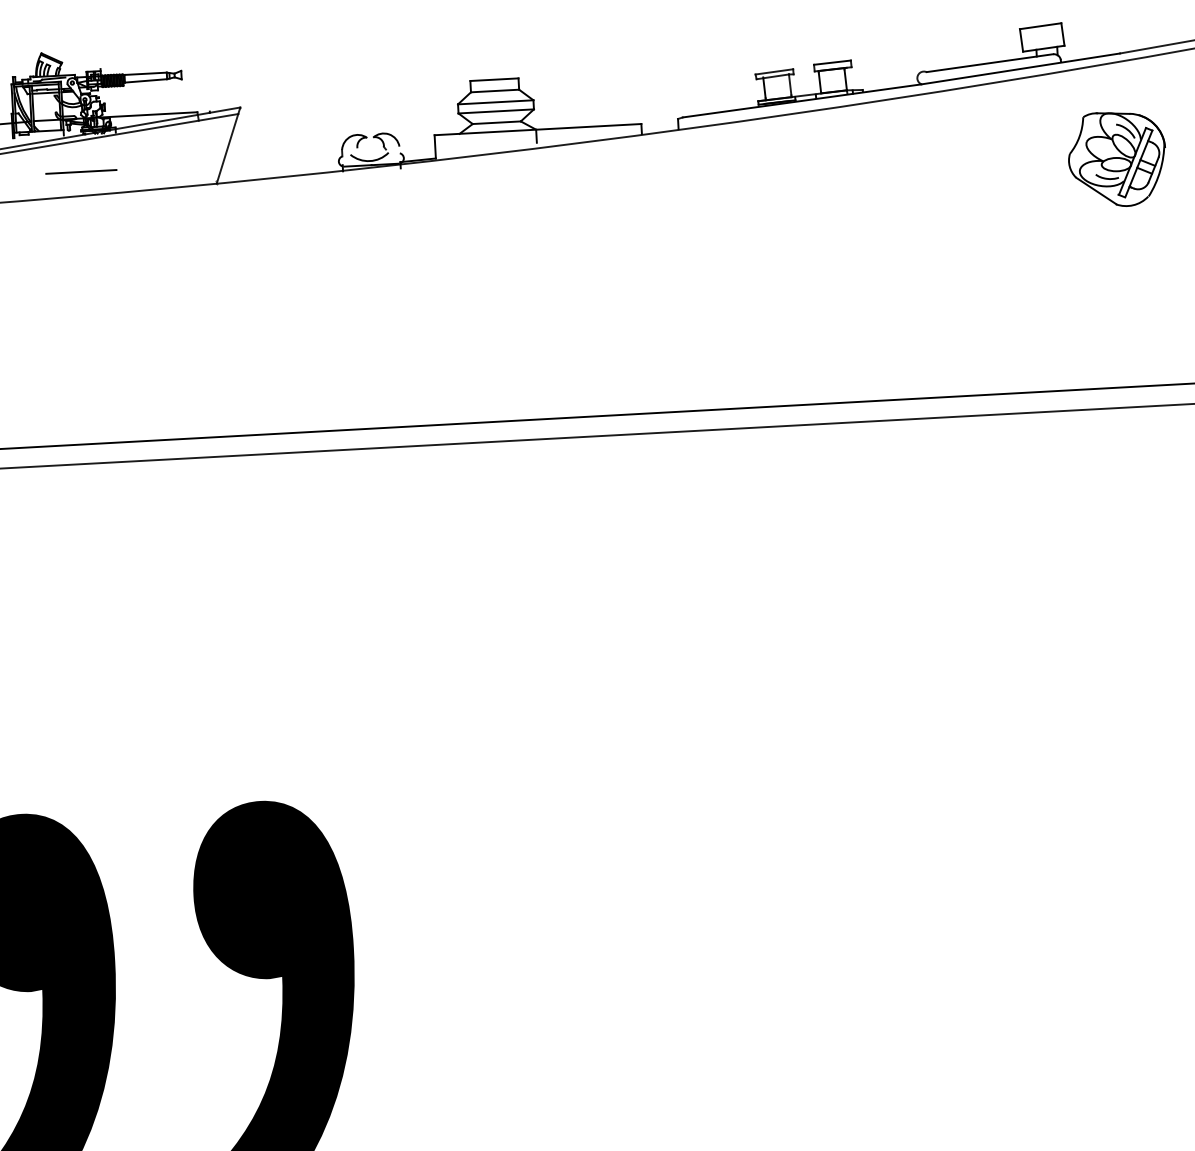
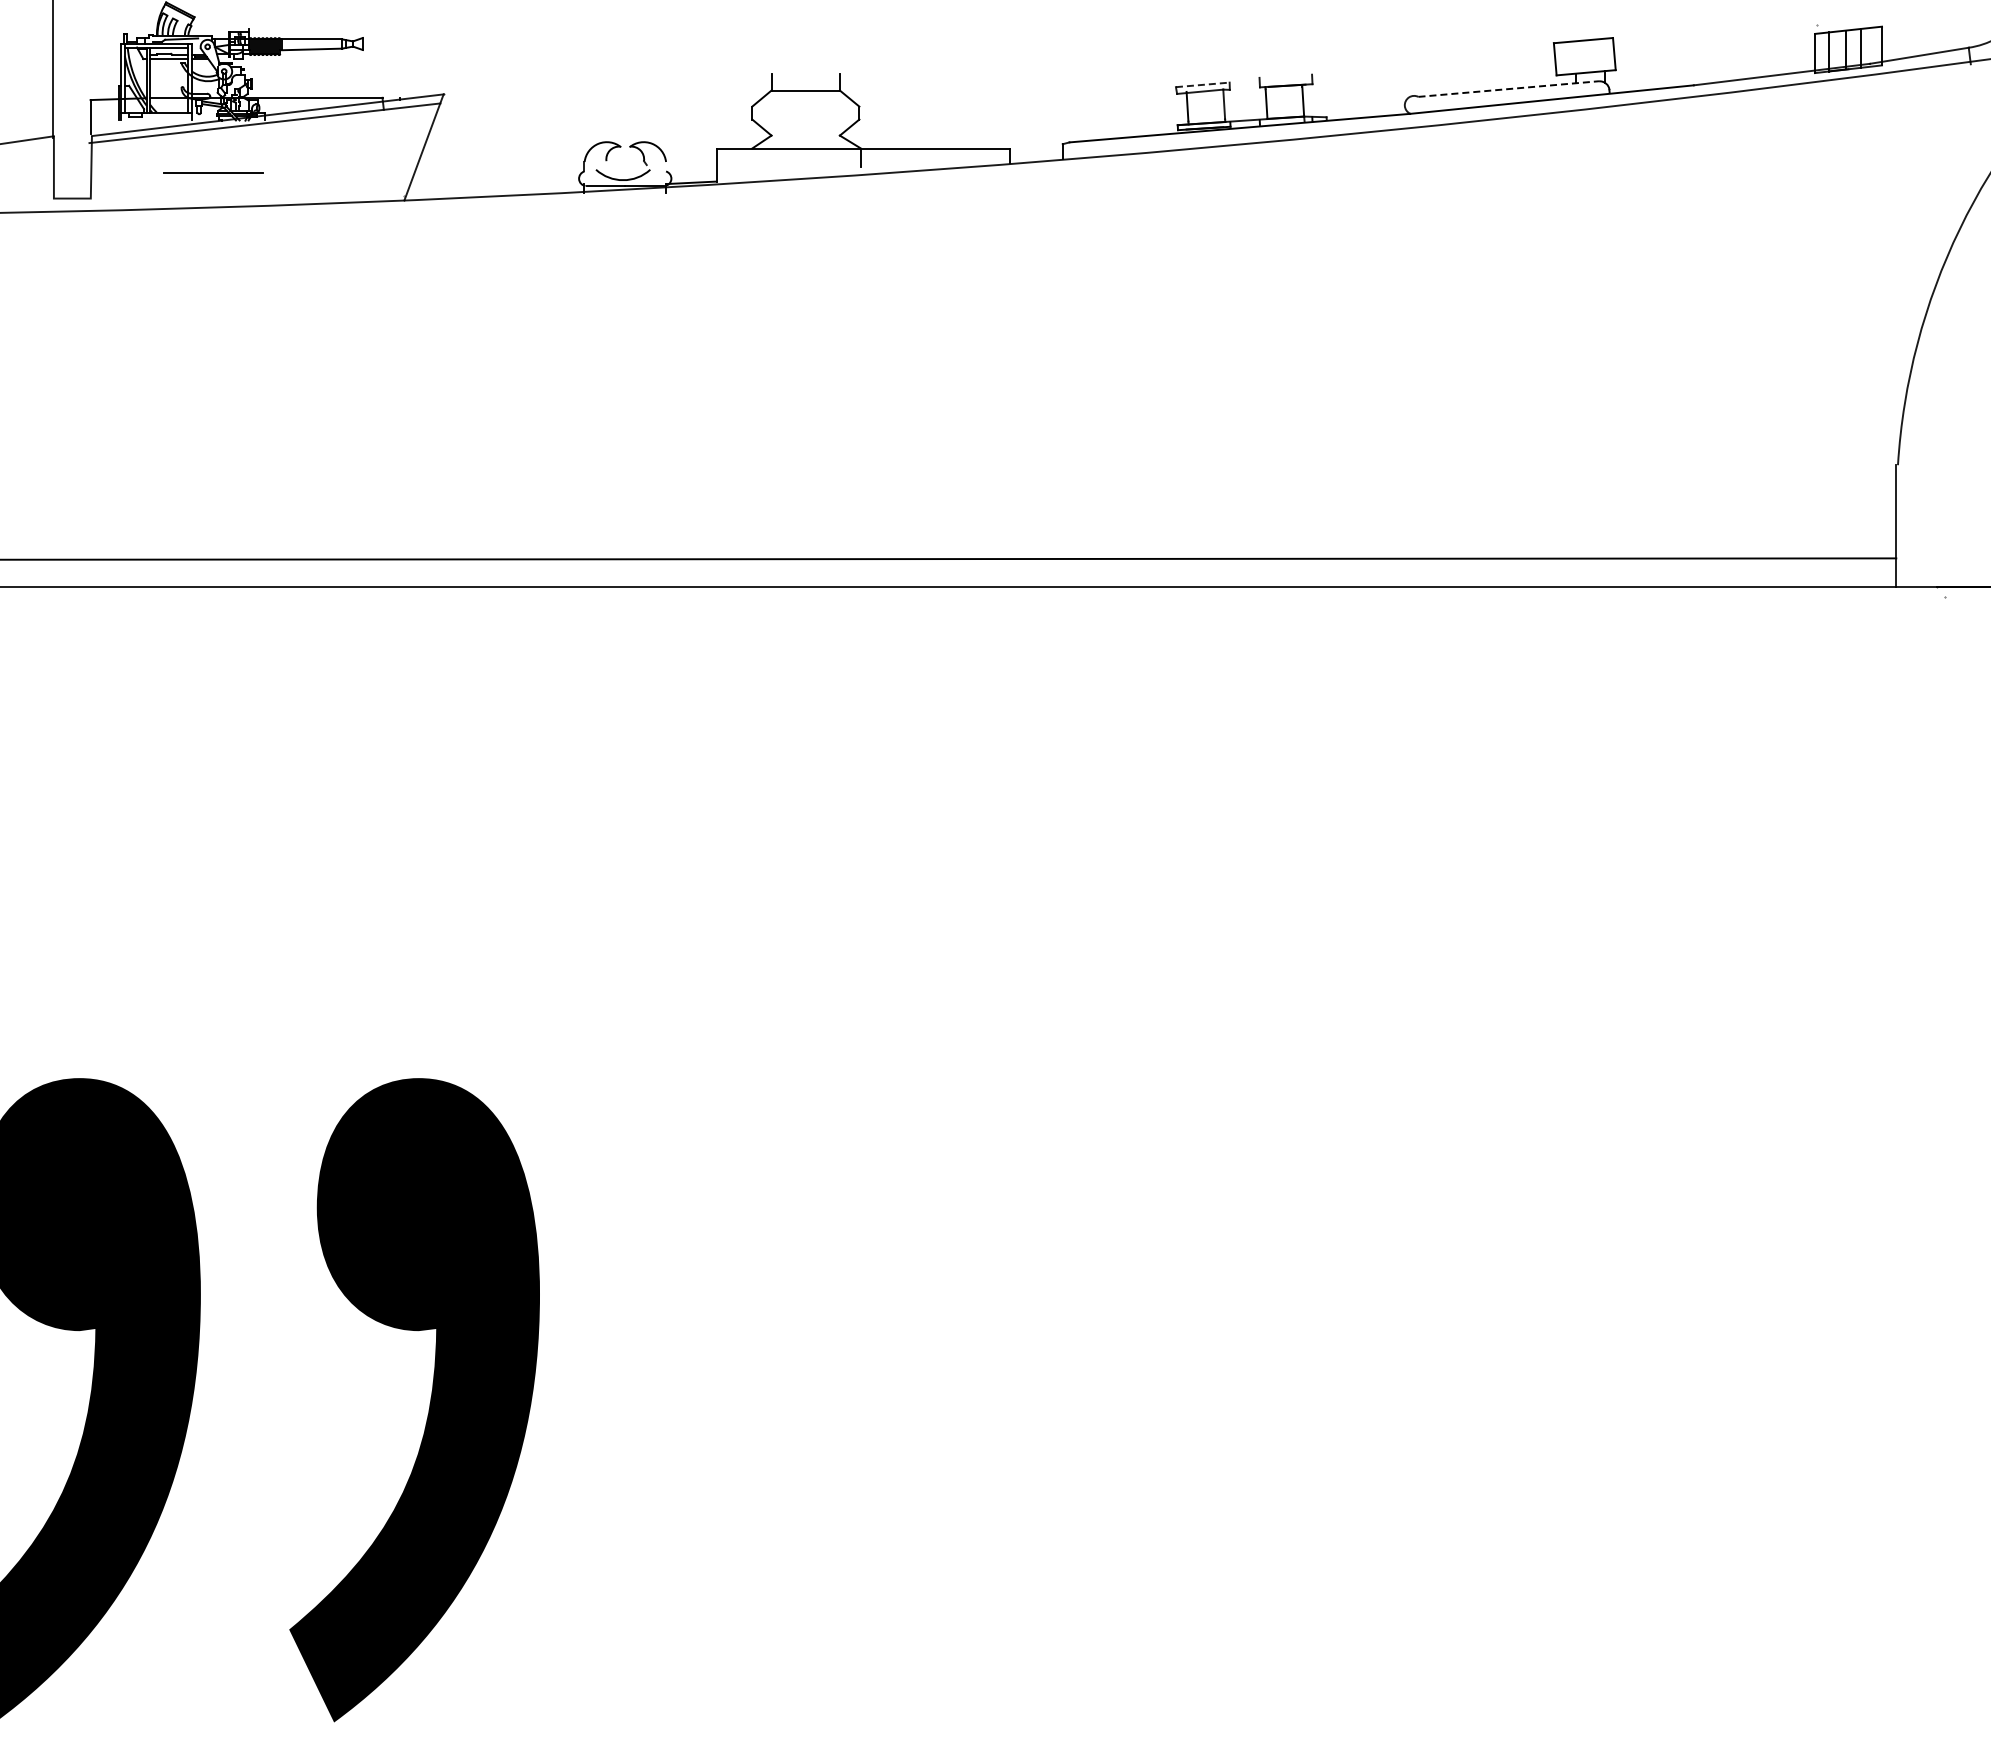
line: (832, 62) -> (1285, 75), removed
line: (989, 63) -> (1508, 89), solid -> dashed
line: (774, 71) -> (1202, 84), solid -> dashed
line: (494, 79) -> (805, 74), removed
line: (495, 102) -> (805, 106), removed
line: (496, 111) -> (805, 119), removed
line: (496, 122) -> (805, 135), removed
part: (1117, 158) -> (1681, 234), removed

